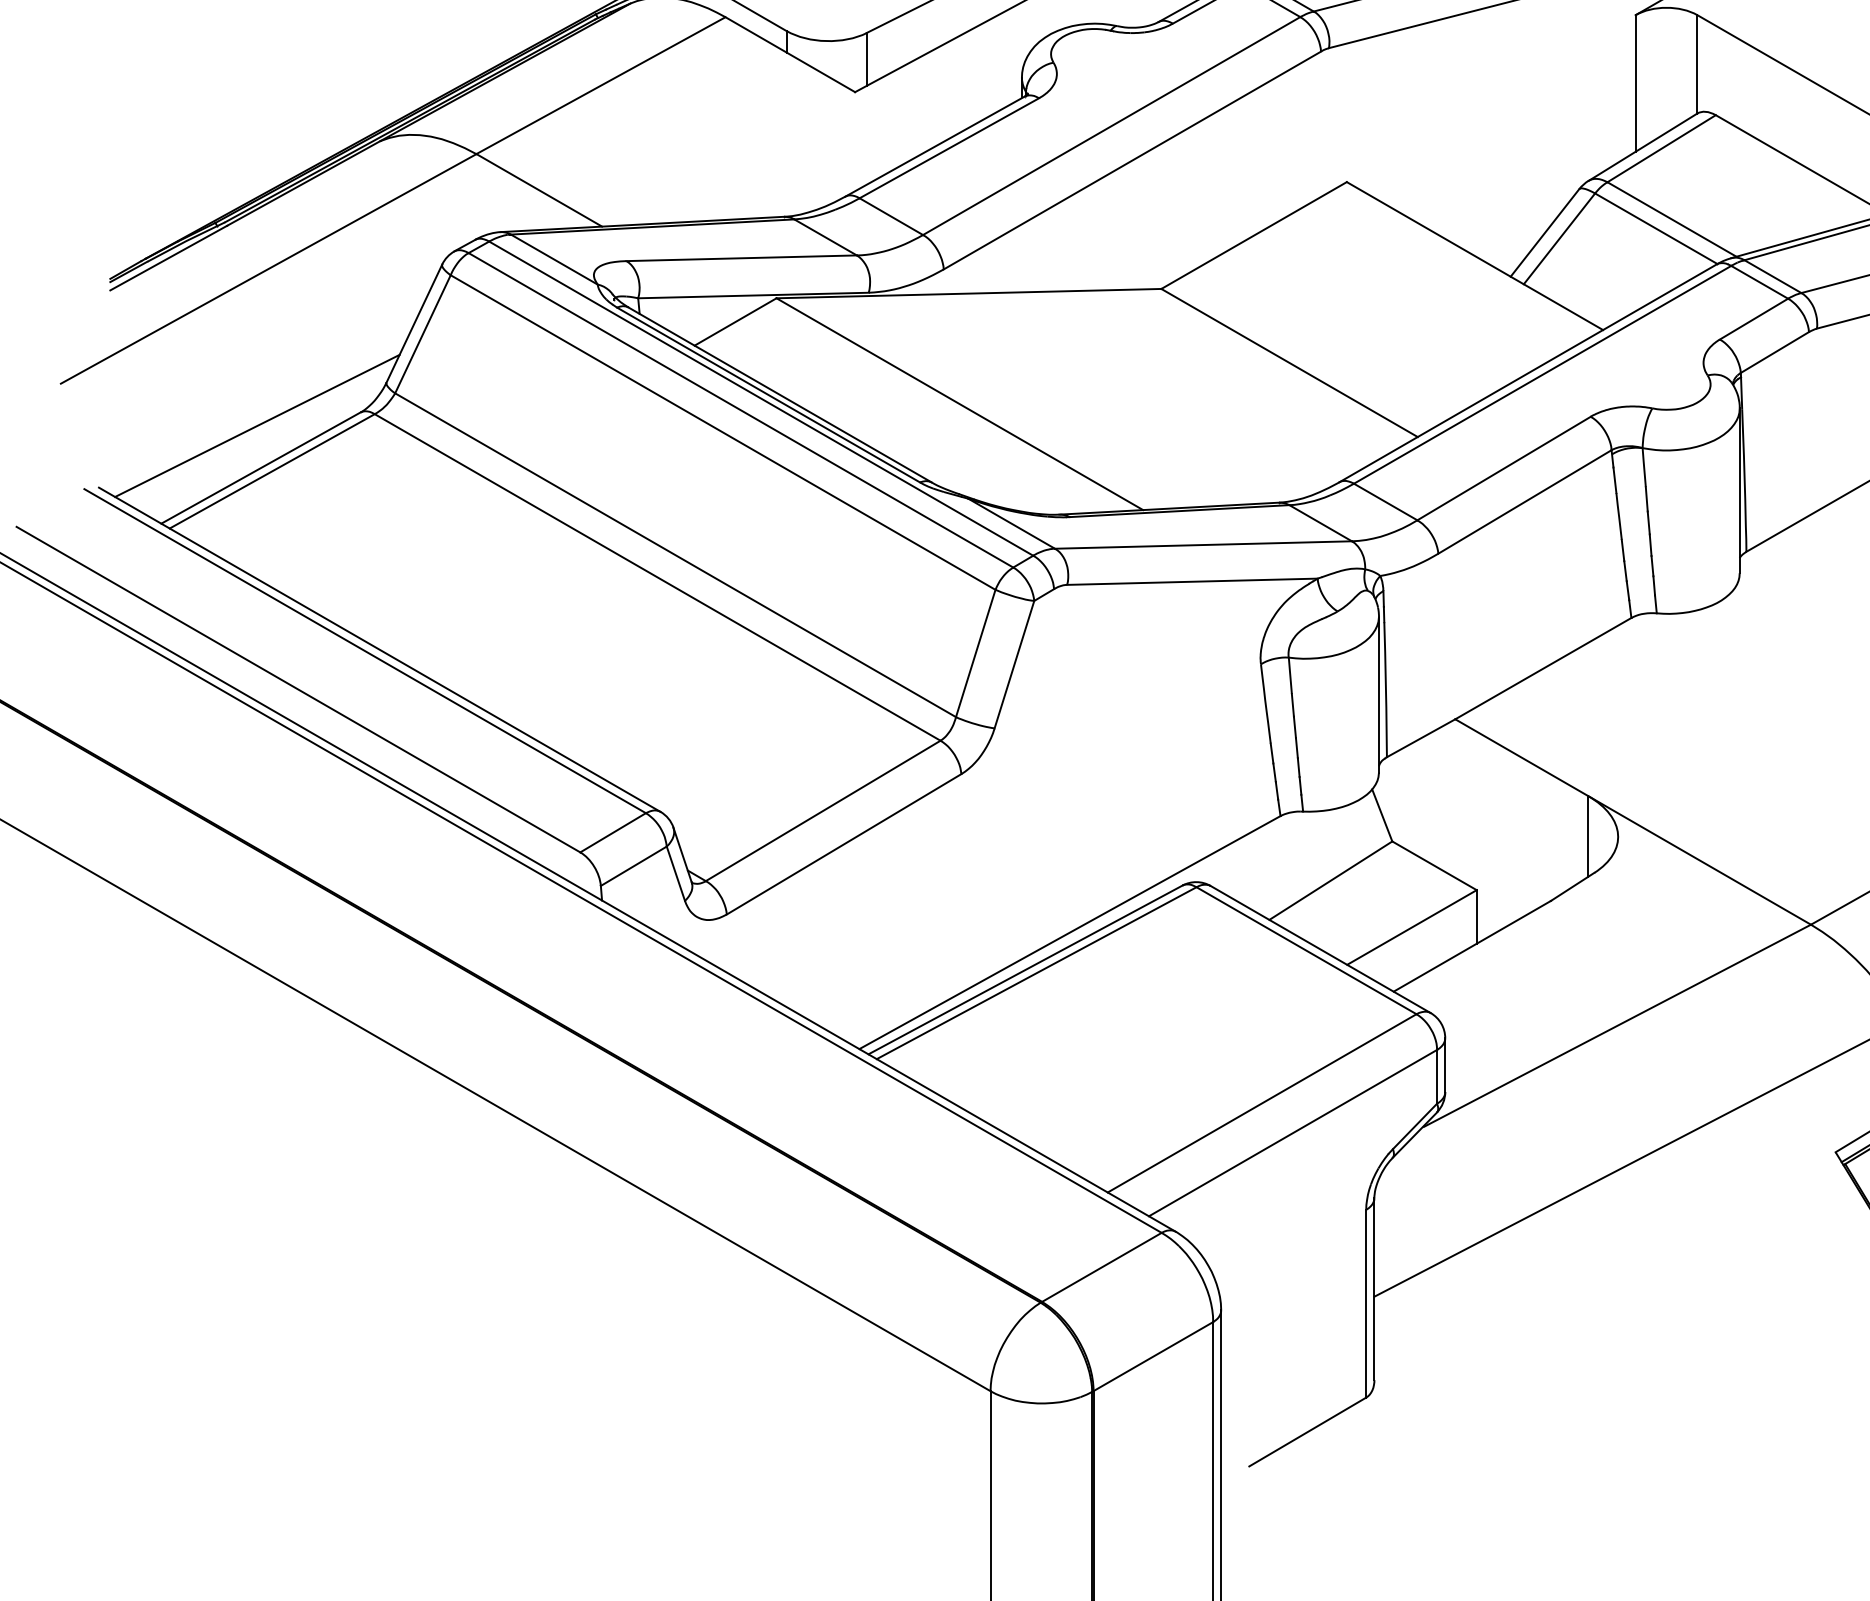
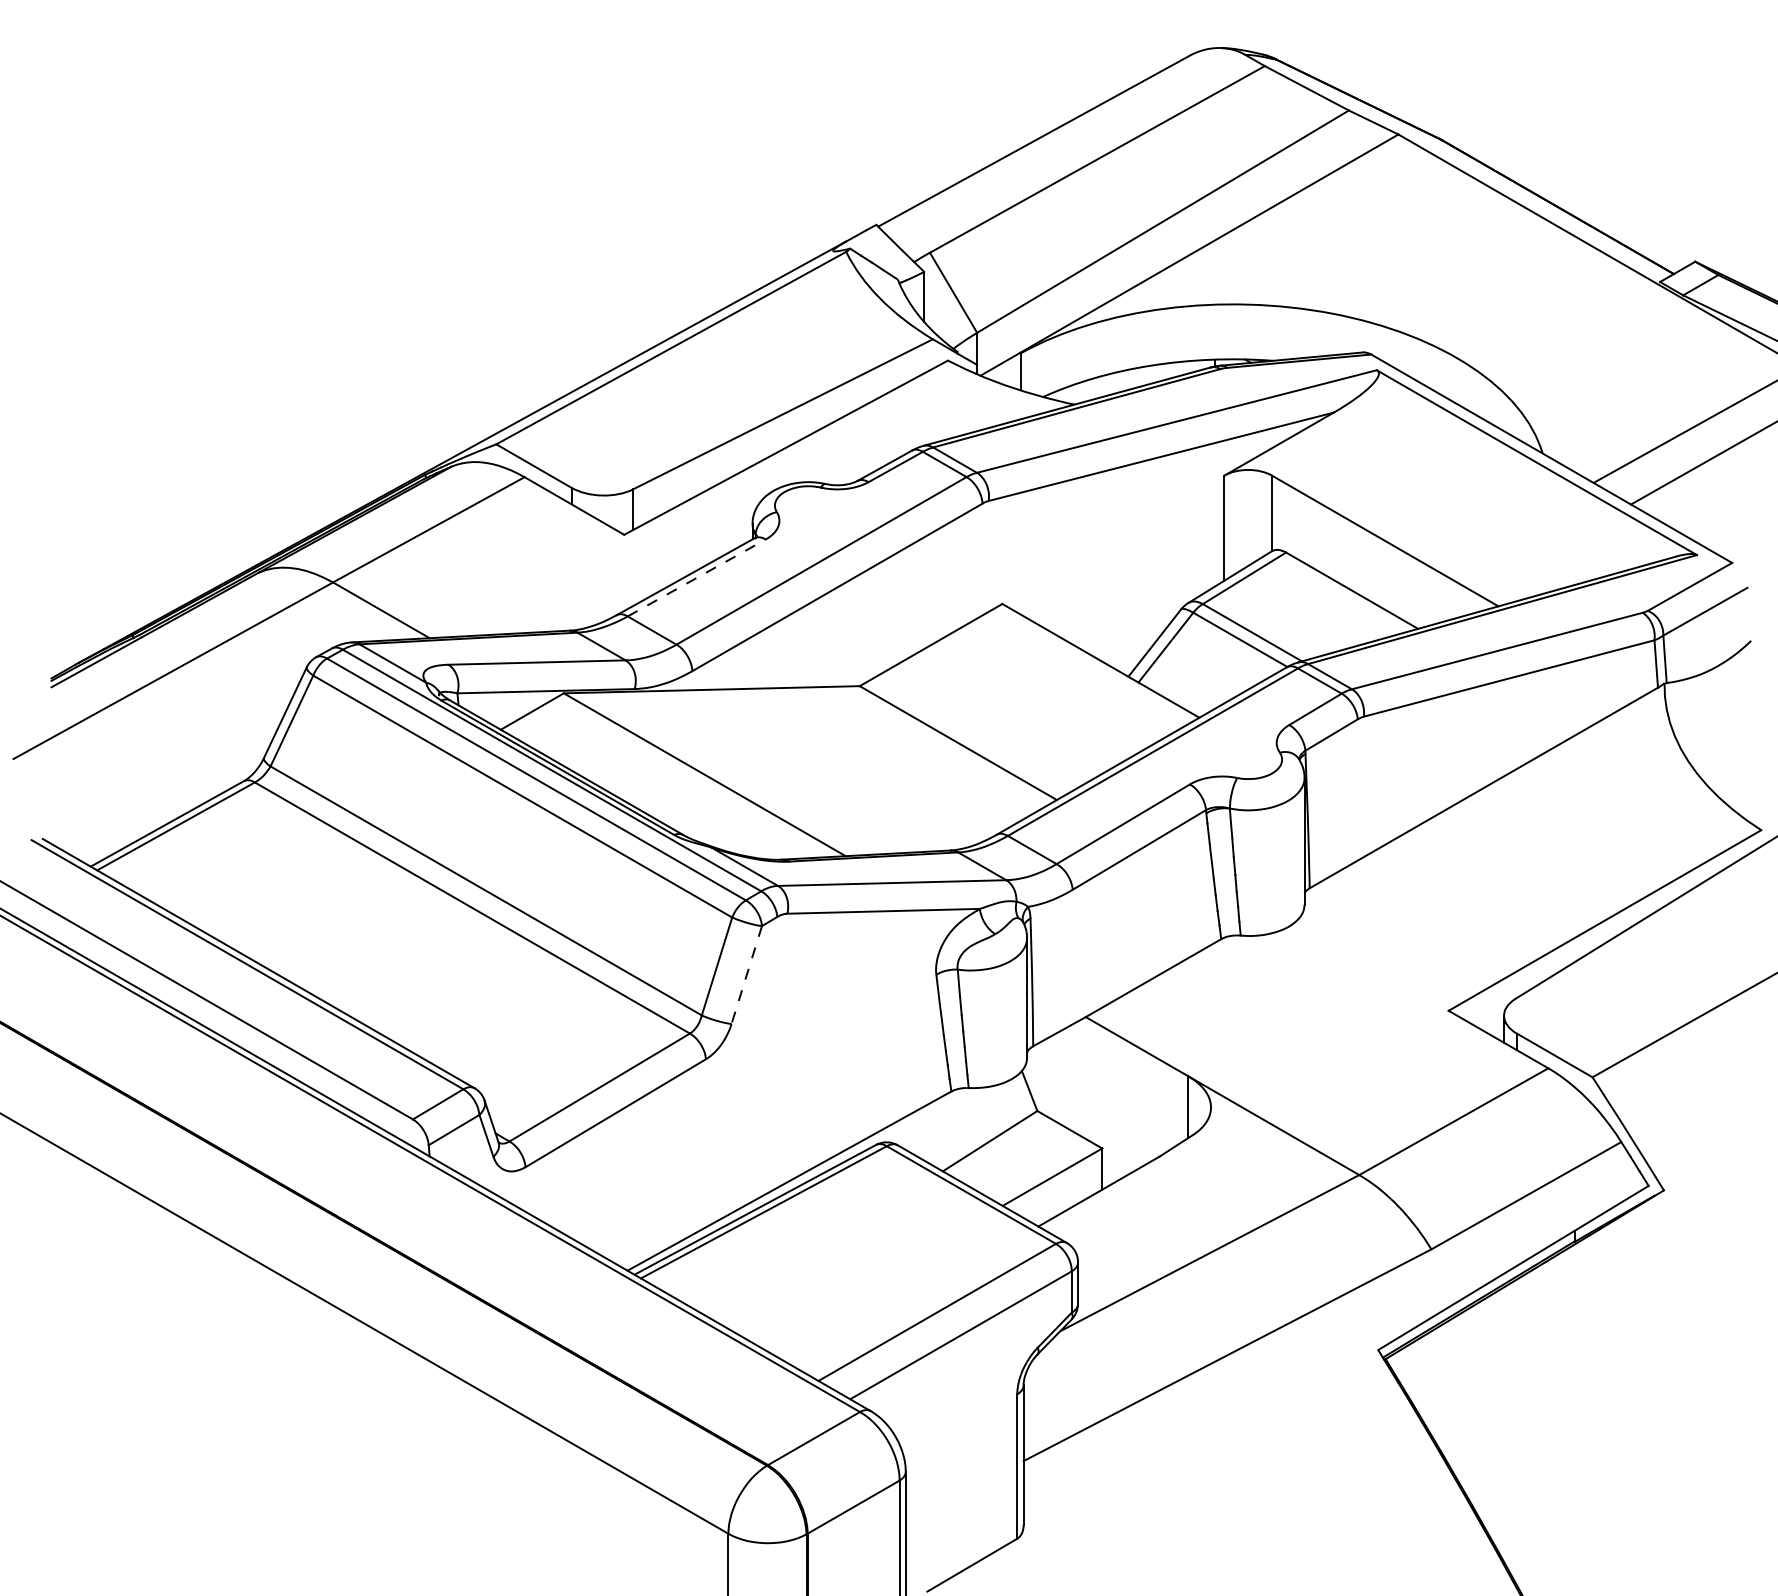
line: (949, 147) -> (696, 577), solid -> dashed
line: (257, 425) -> (164, 791), removed
line: (1014, 665) -> (746, 975), solid -> dashed

